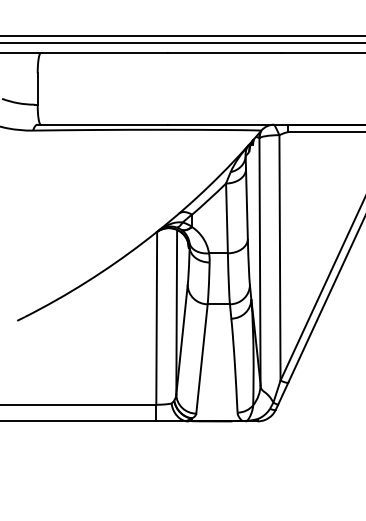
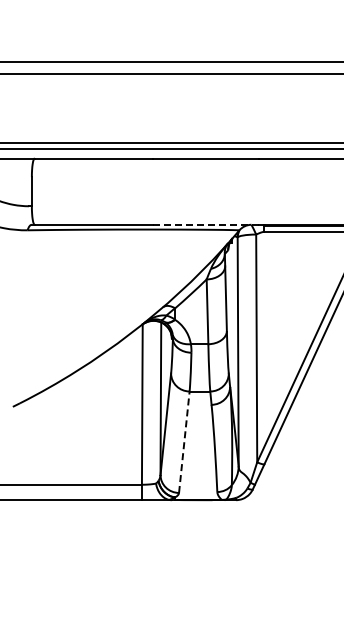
line: (224, 124) -> (205, 224), solid -> dashed
line: (202, 358) -> (184, 441), solid -> dashed

